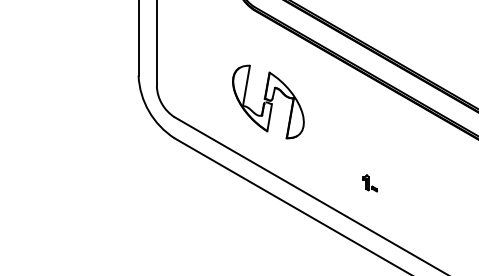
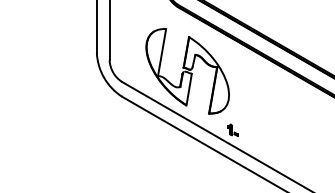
part: (268, 101) -> (187, 70), size x1.67
part: (369, 183) -> (232, 130), moved

